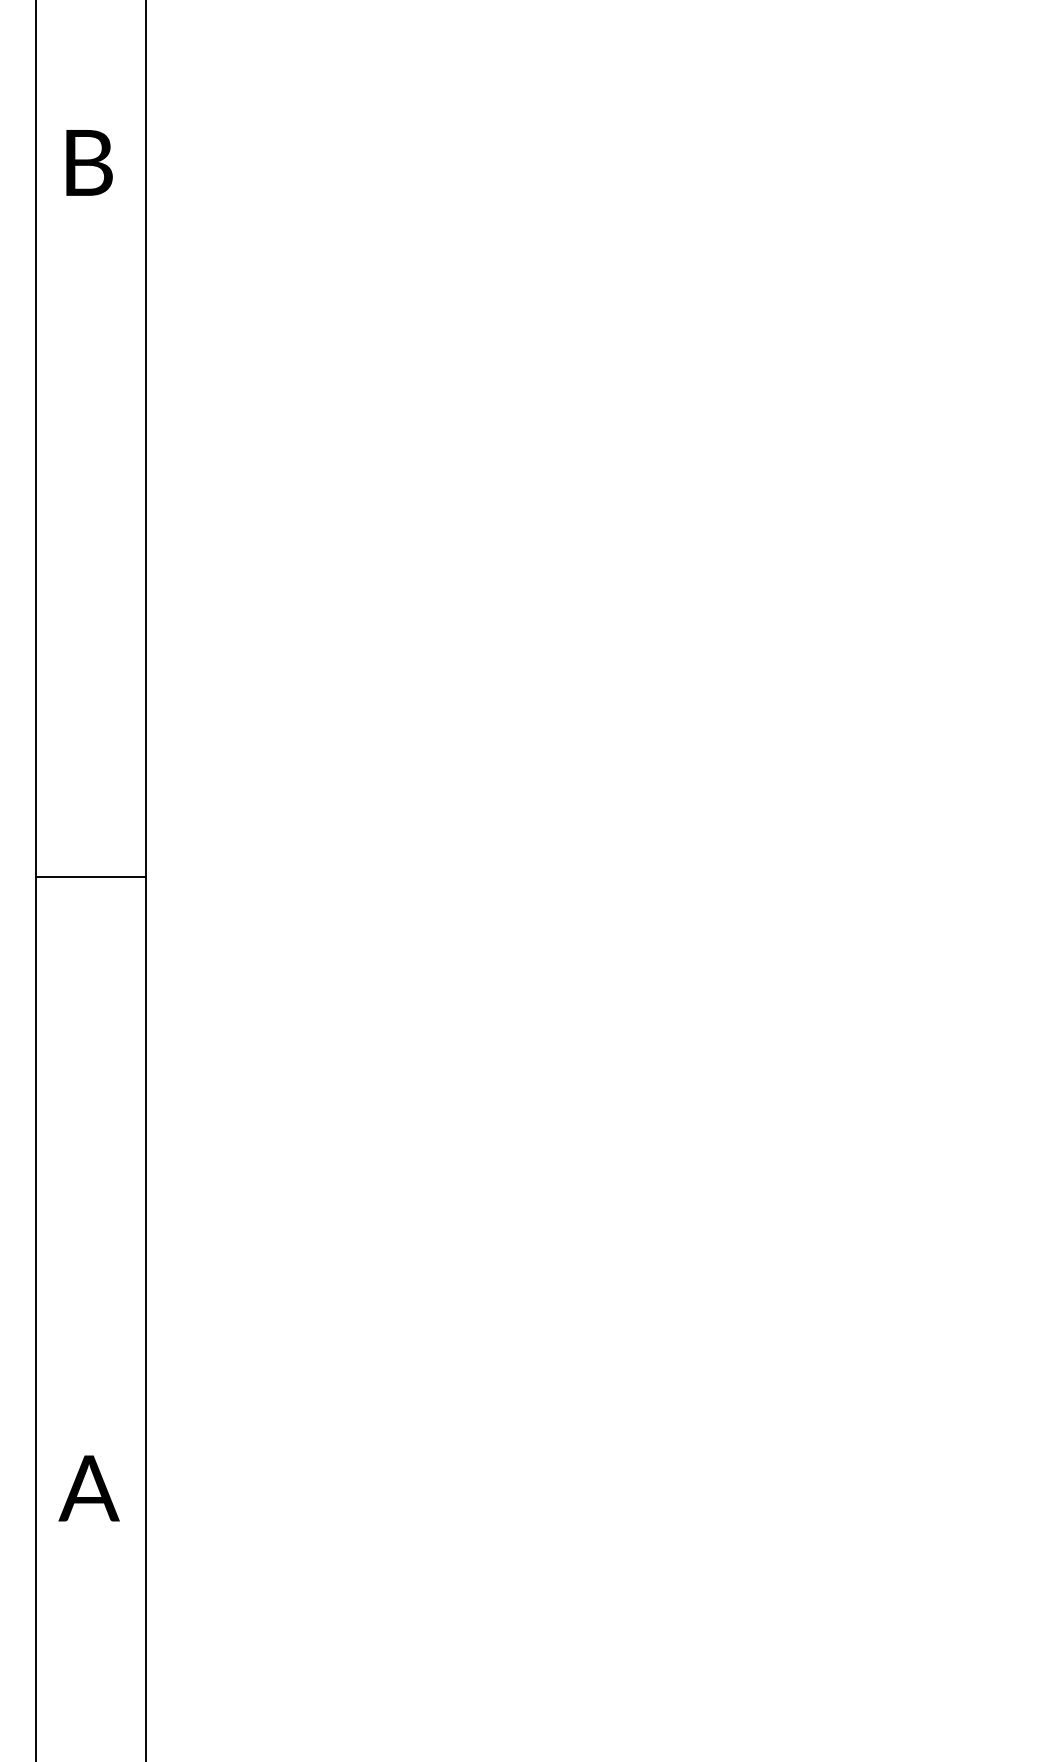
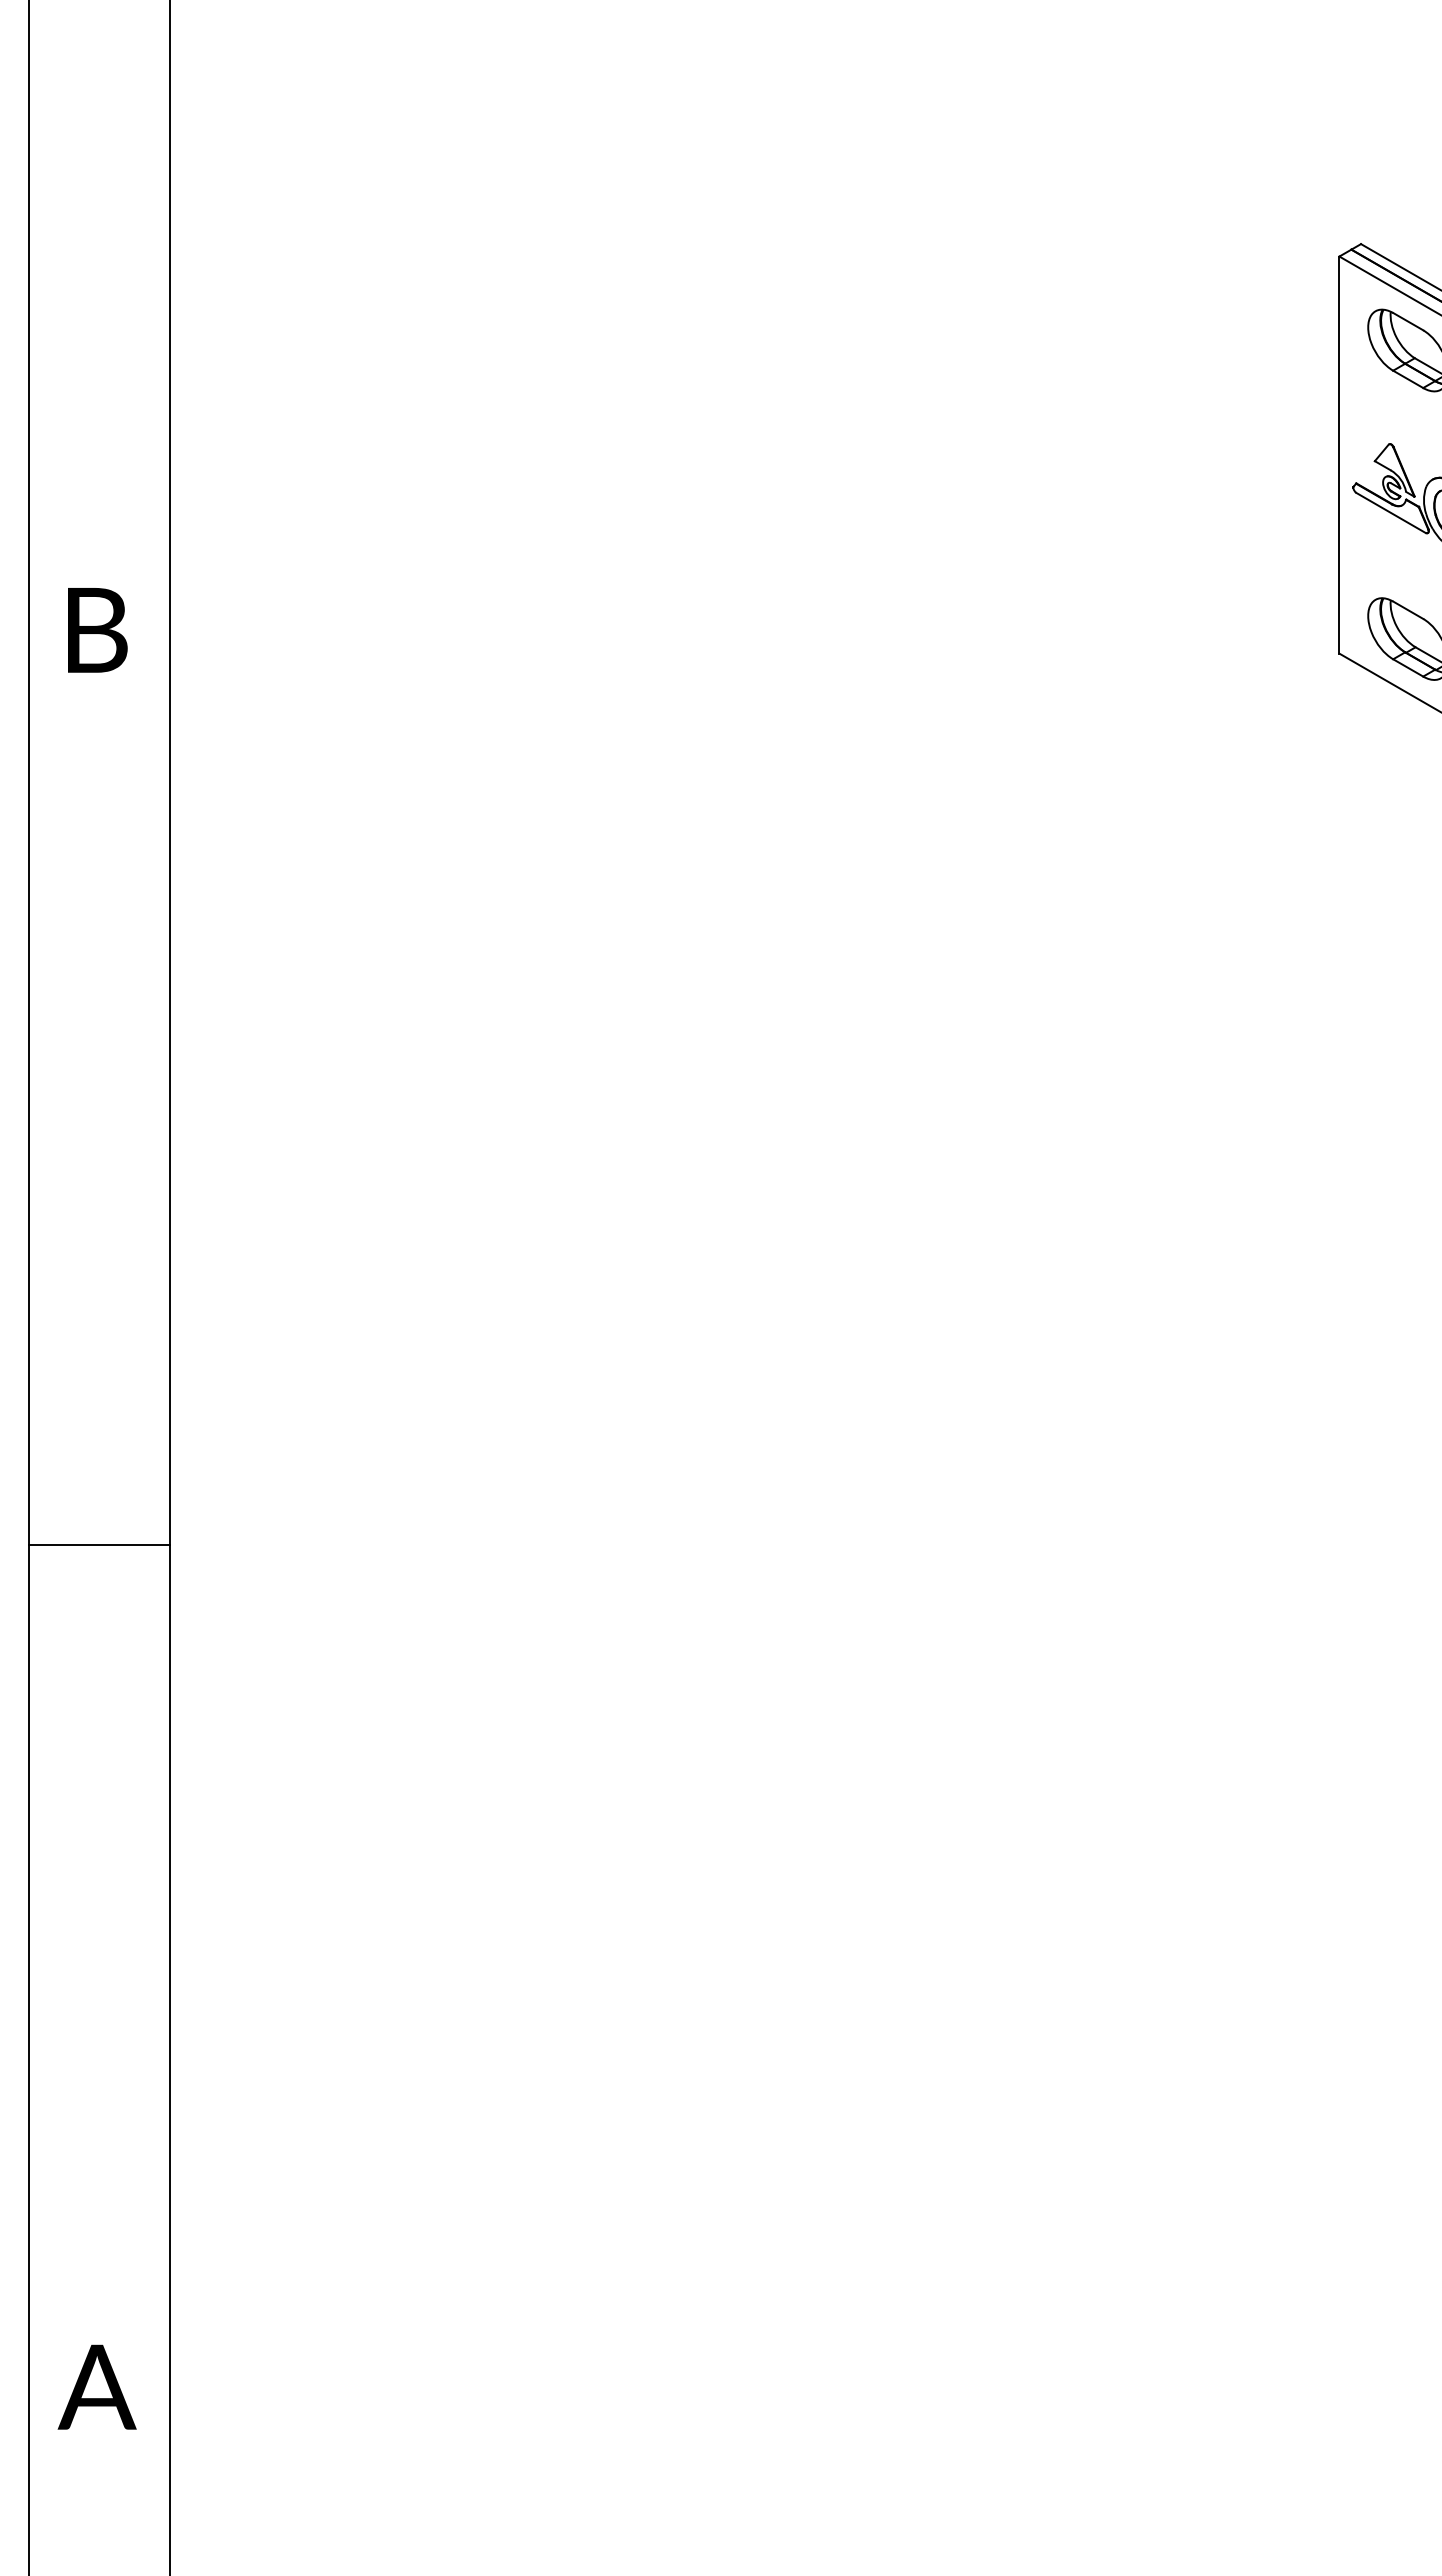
text: (89, 163) -> (97, 630), moved
line: (90, 876) -> (99, 1544), moved
text: (88, 1487) -> (96, 2386), moved

